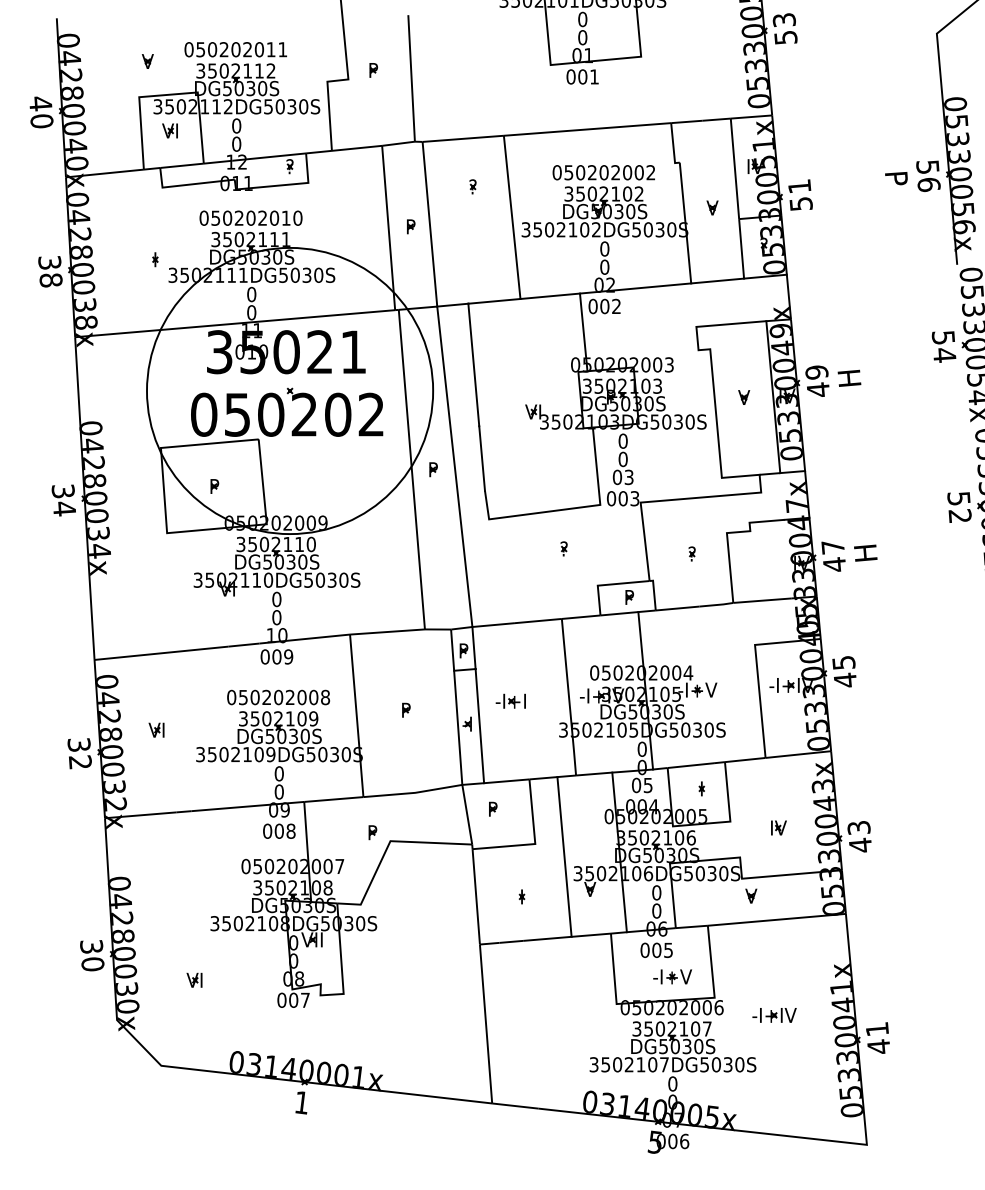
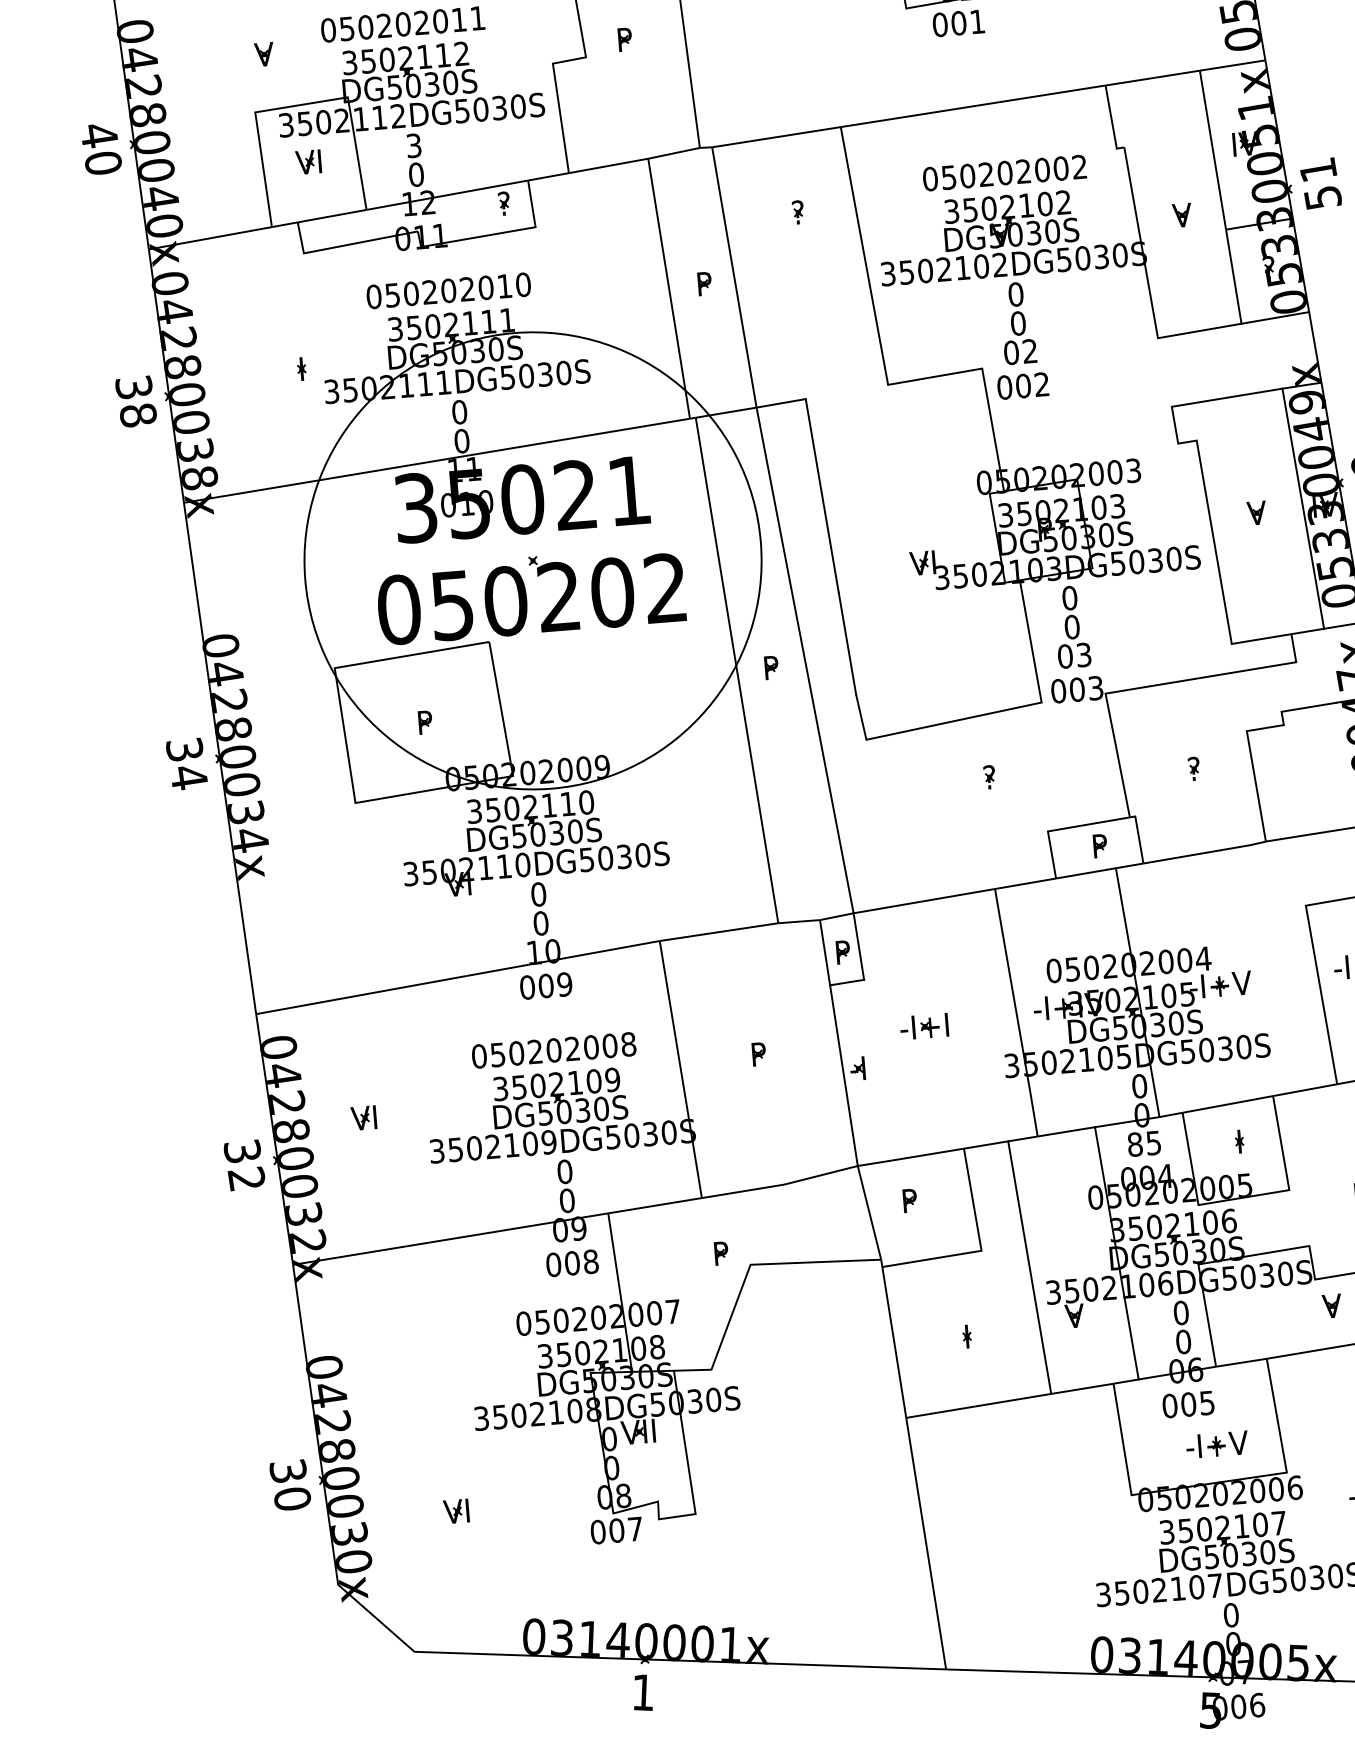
text: (236, 125) -> (413, 144), 0 -> 3
line: (635, 288) -> (1069, 353), removed
line: (494, 300) -> (846, 390), removed
line: (479, 726) -> (877, 1070), removed
text: (636, 785) -> (1135, 1144), 05 -> 85

